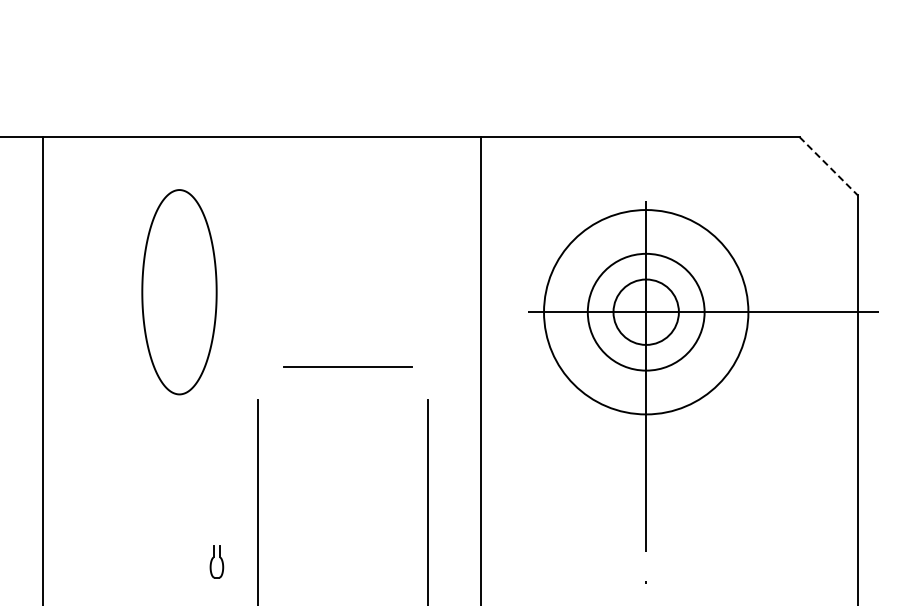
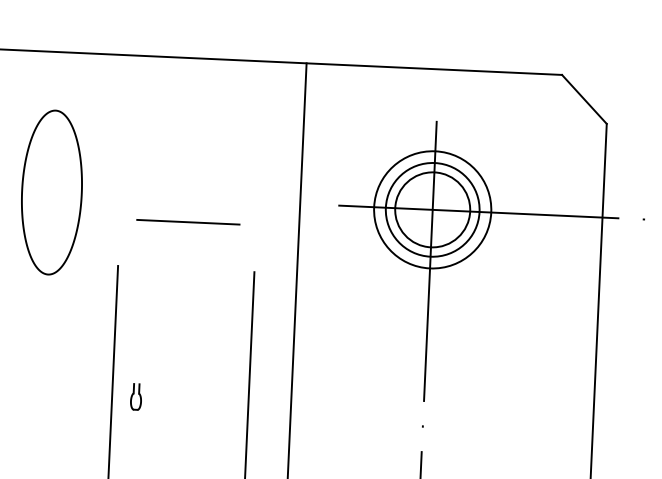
line: (829, 166) -> (585, 99), dashed -> solid
part: (179, 292) -> (51, 192), moved
circle: (645, 311) -> (432, 209), size x1.43
circle: (646, 312) -> (432, 210), size x0.71
line: (347, 366) -> (188, 221), moved
part: (216, 561) -> (135, 396), moved

